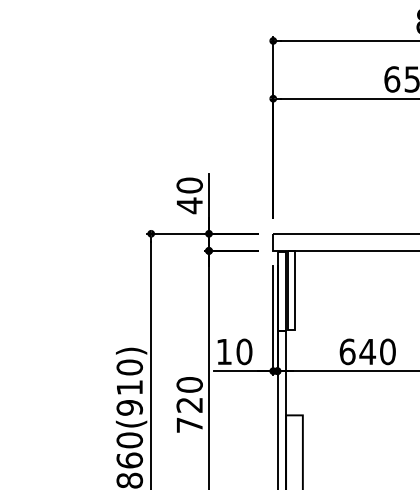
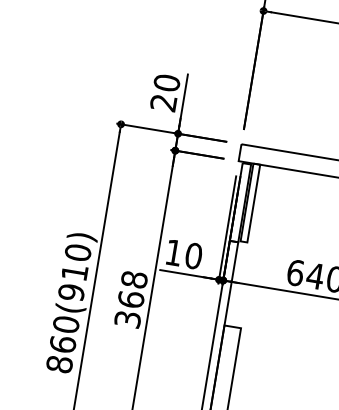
text: (189, 205) -> (163, 102), 40 -> 20
text: (189, 404) -> (130, 299), 720 -> 368

